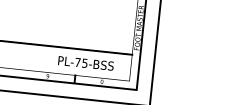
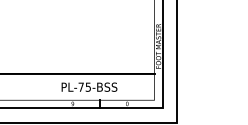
text: (86, 62) -> (89, 86), moved

